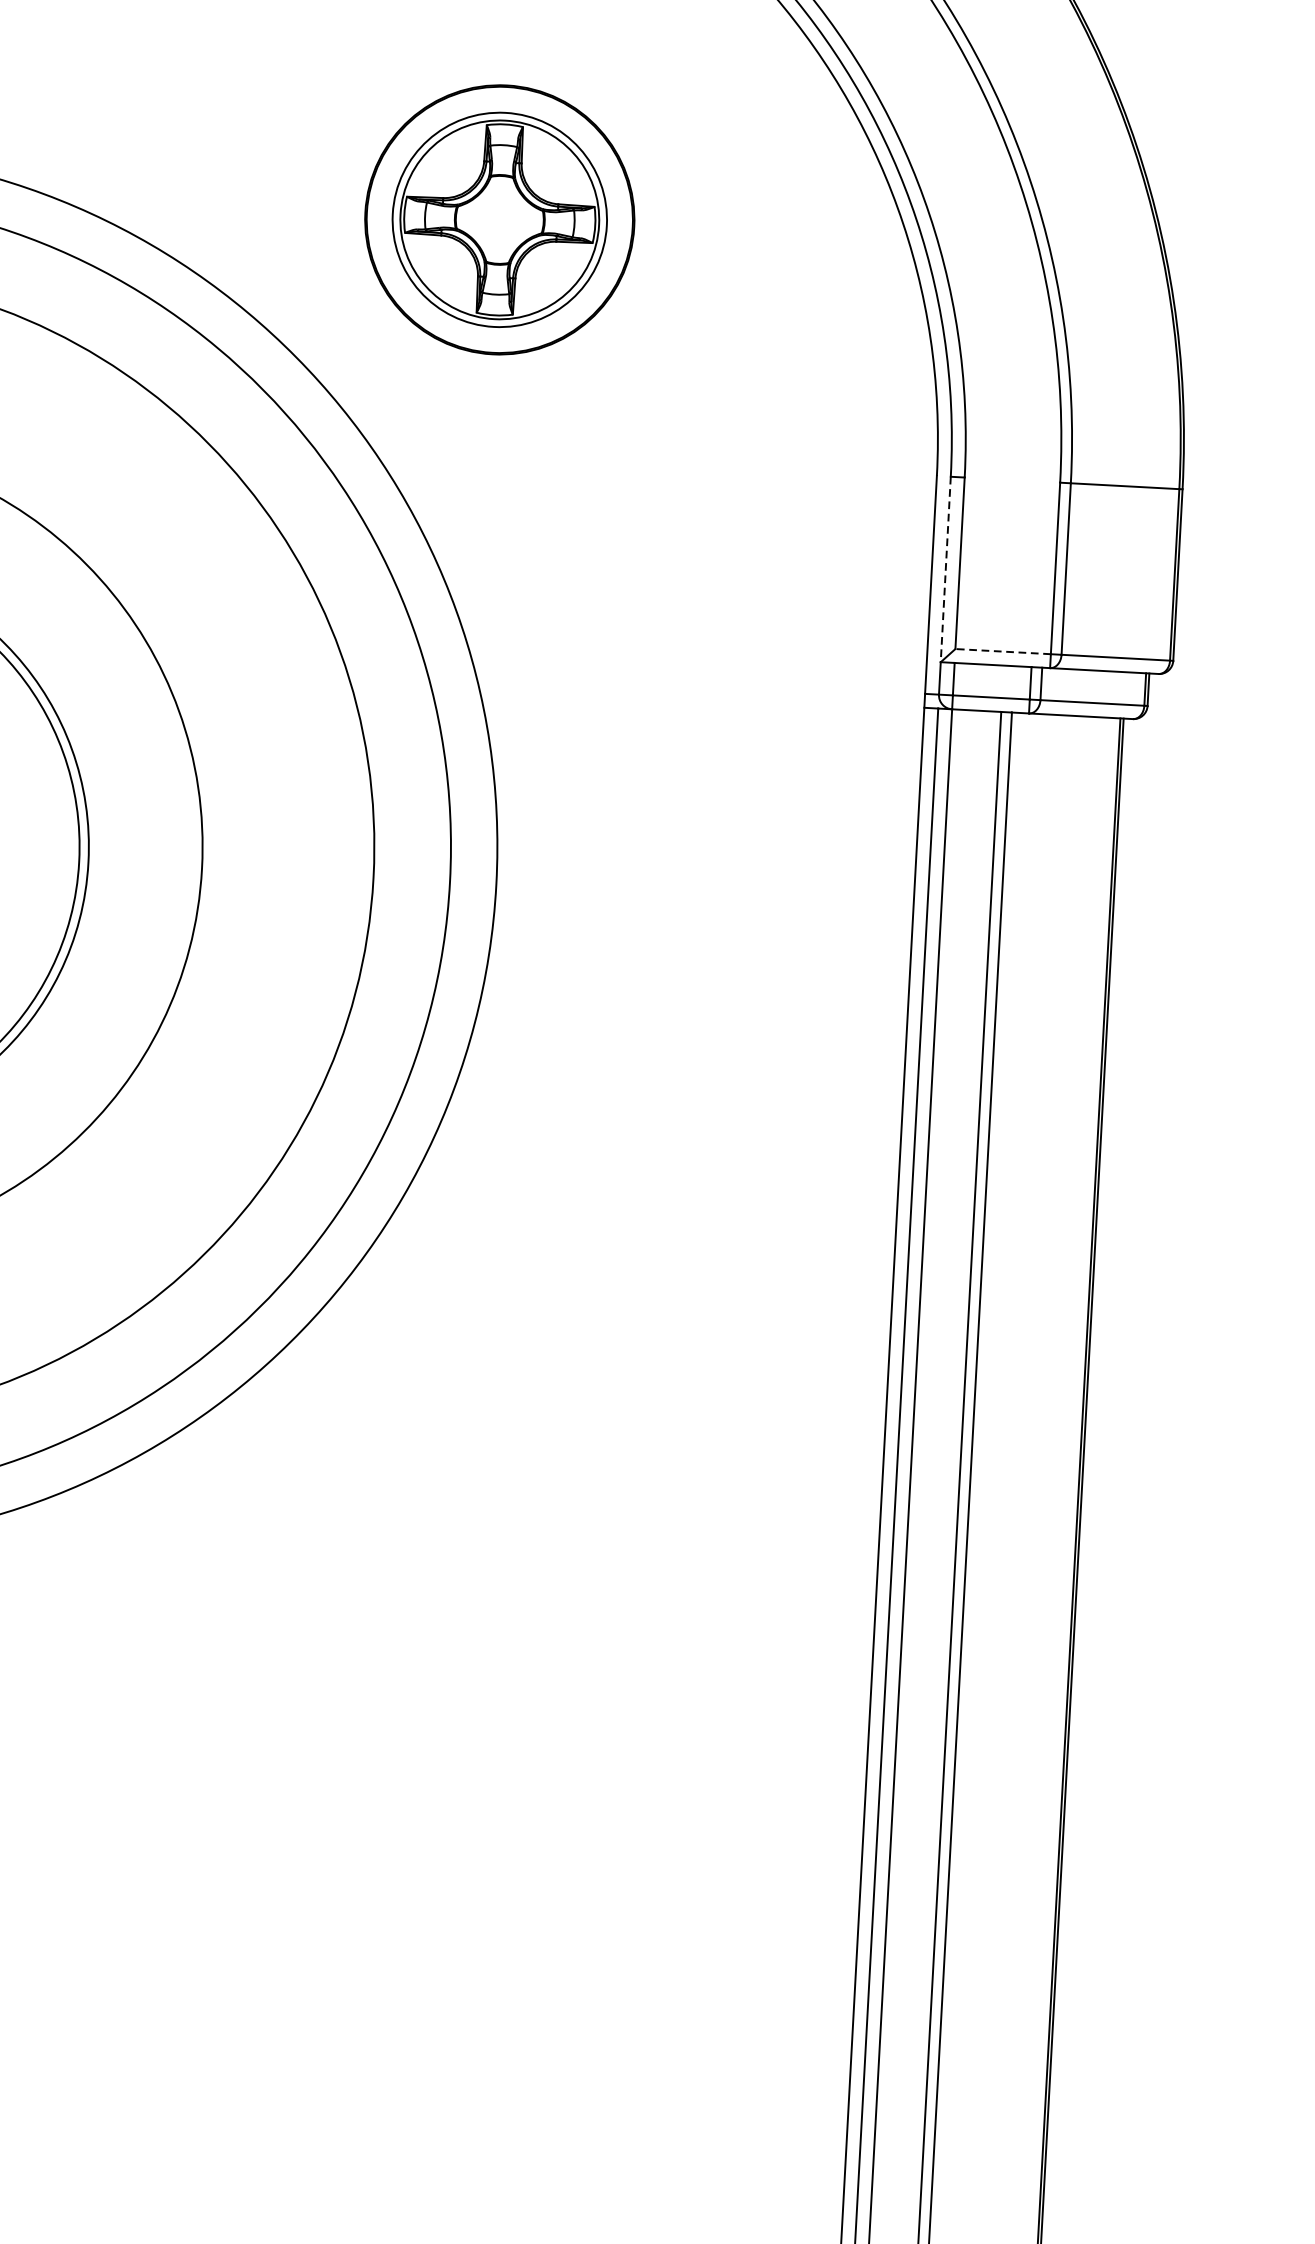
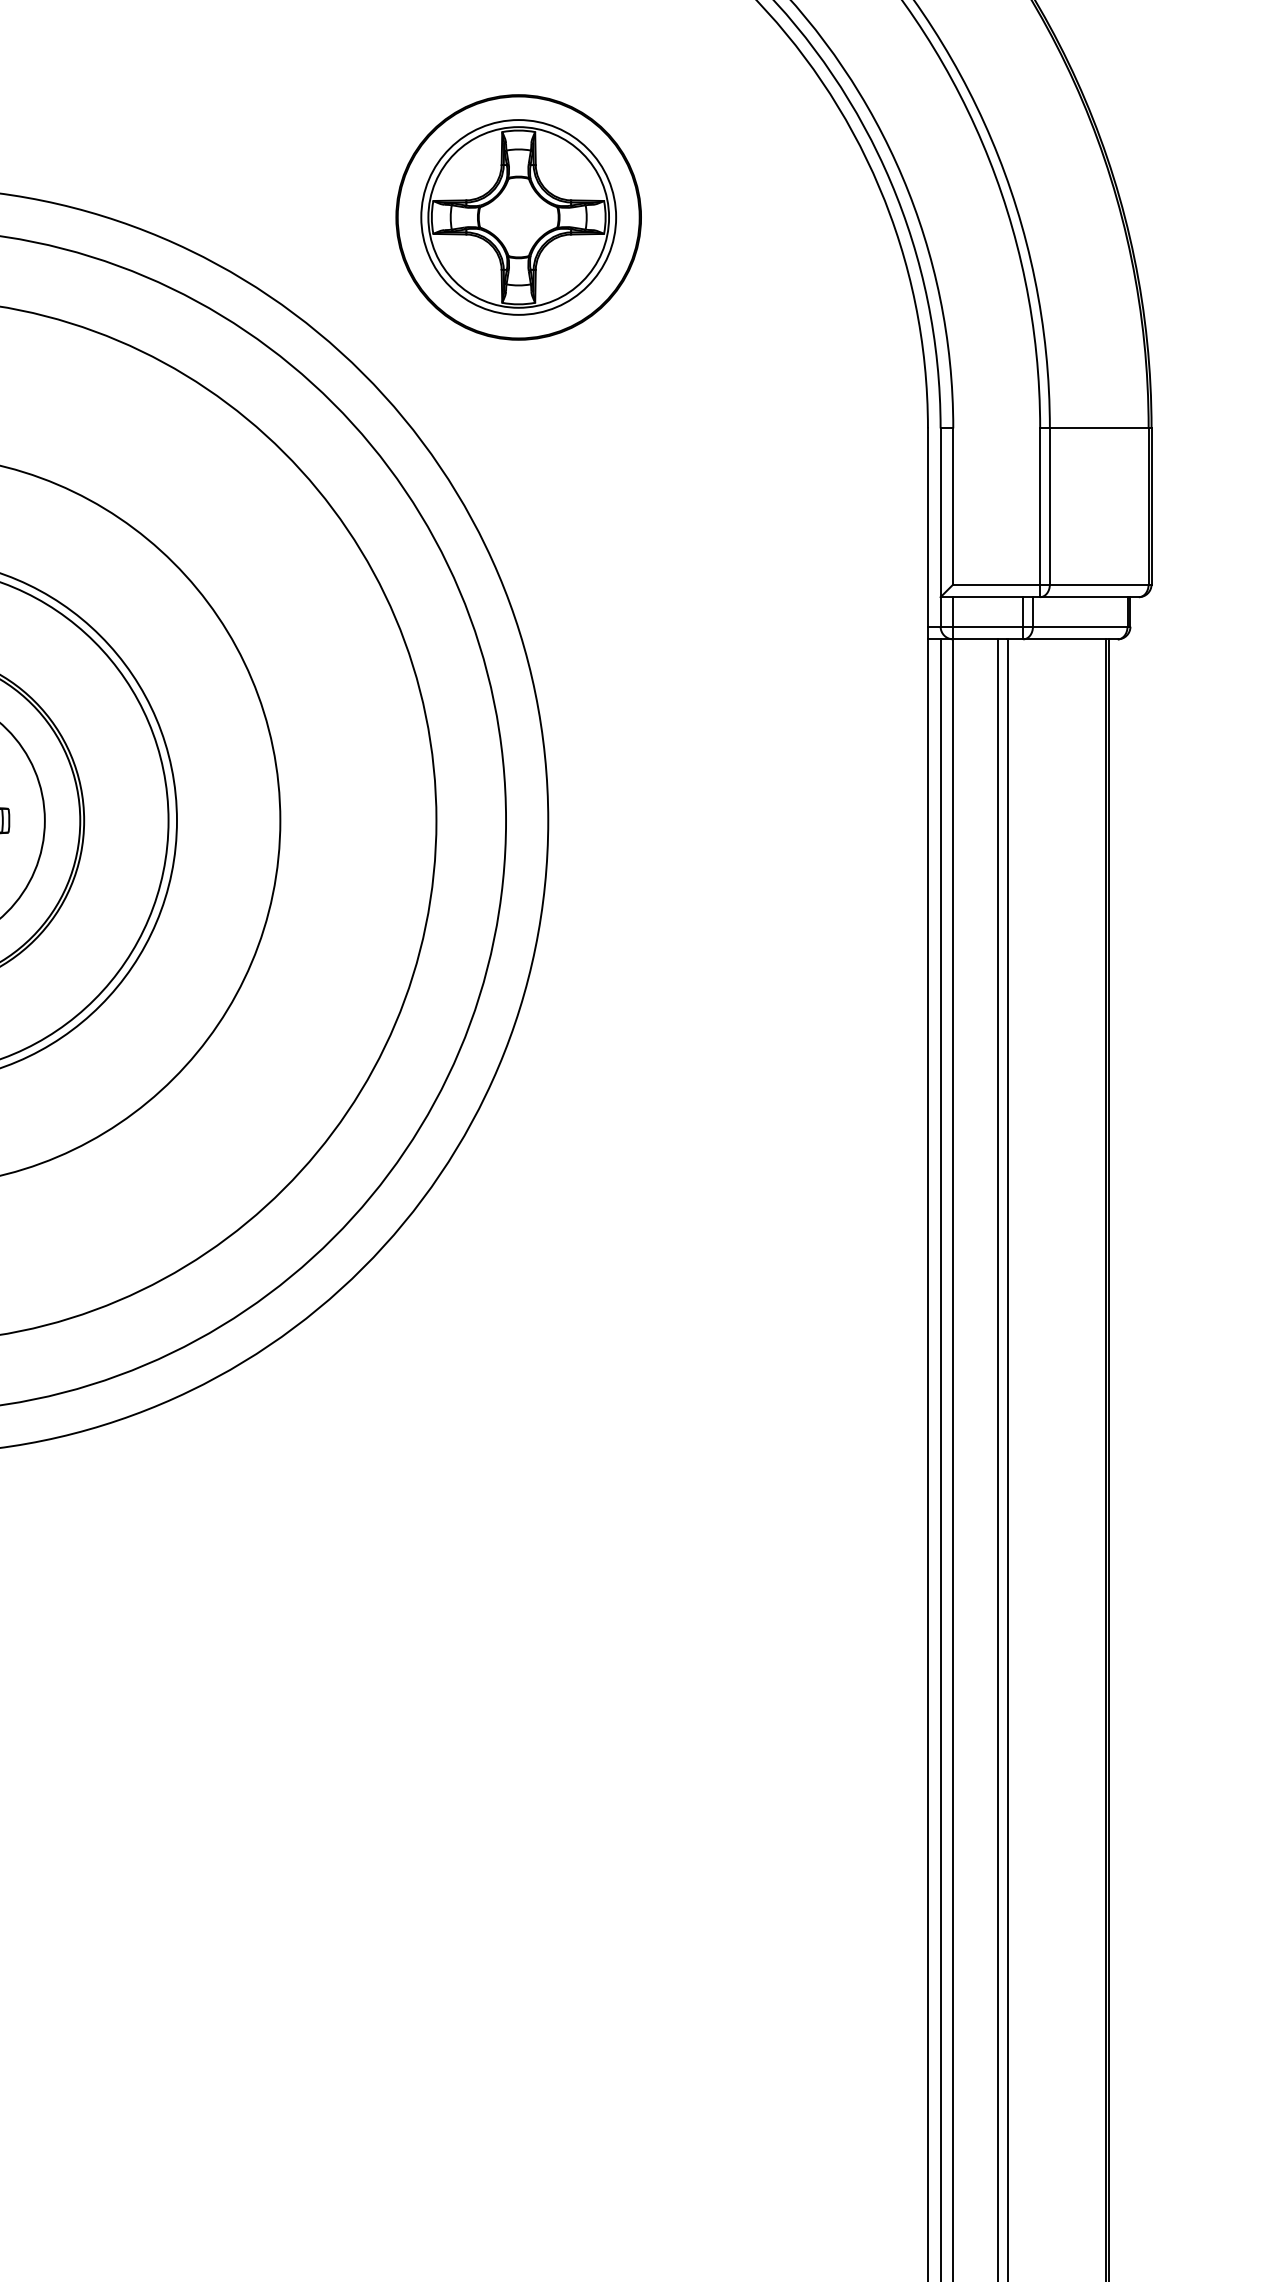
line: (945, 570) -> (940, 513), dashed -> solid
line: (1002, 651) -> (996, 584), dashed -> solid

